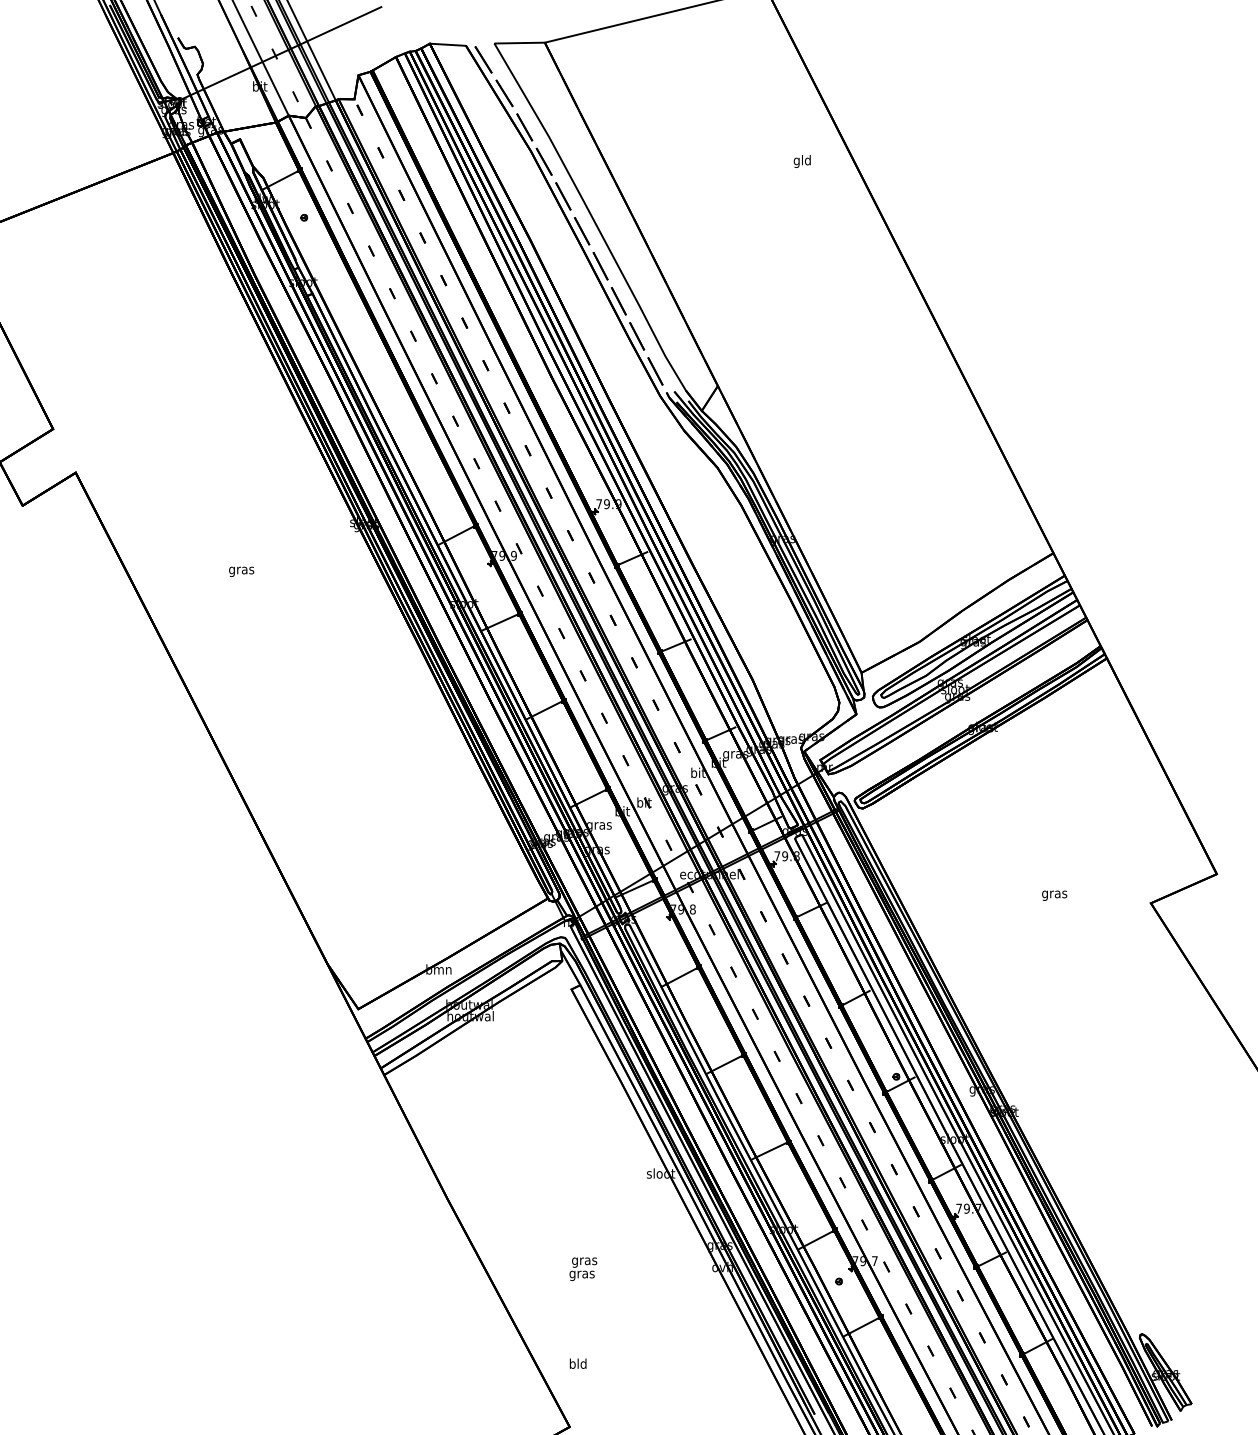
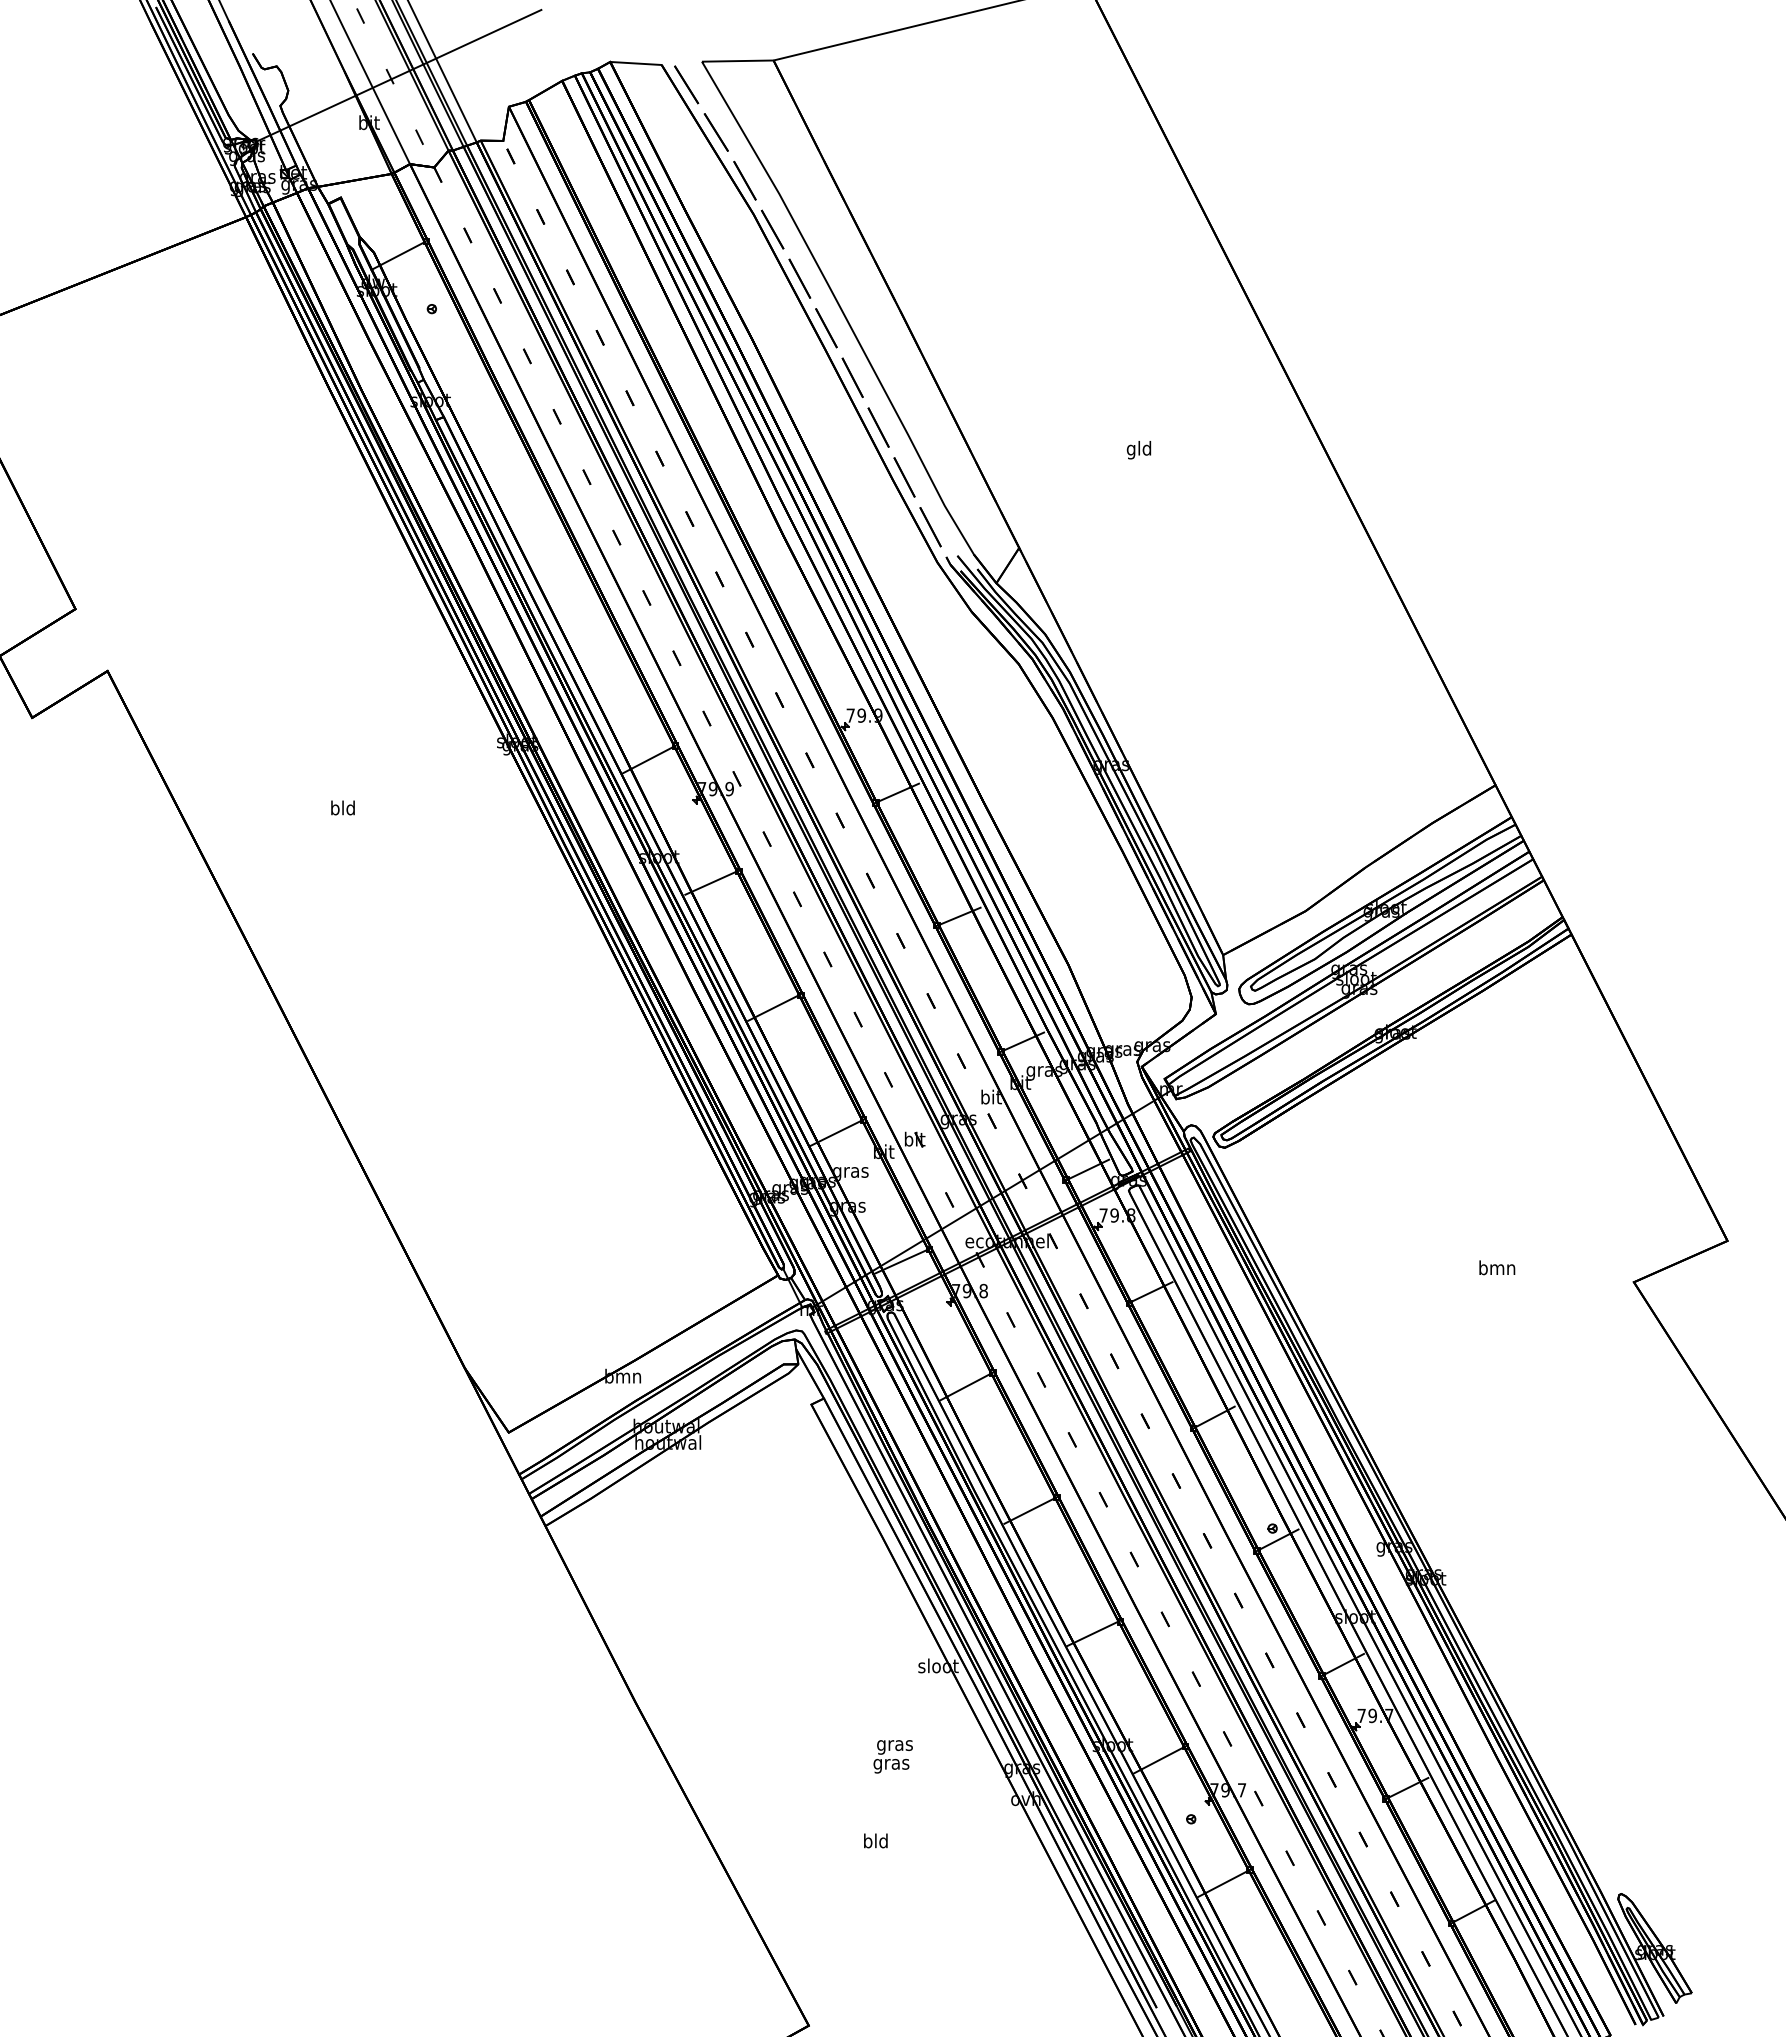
text: (801, 161) -> (1138, 450), moved
text: (241, 570) -> (342, 809), gras -> bld
text: (1054, 894) -> (1497, 1269), gras -> bmn
text: (582, 1269) -> (892, 1756), moved
text: (577, 1363) -> (875, 1840), moved

